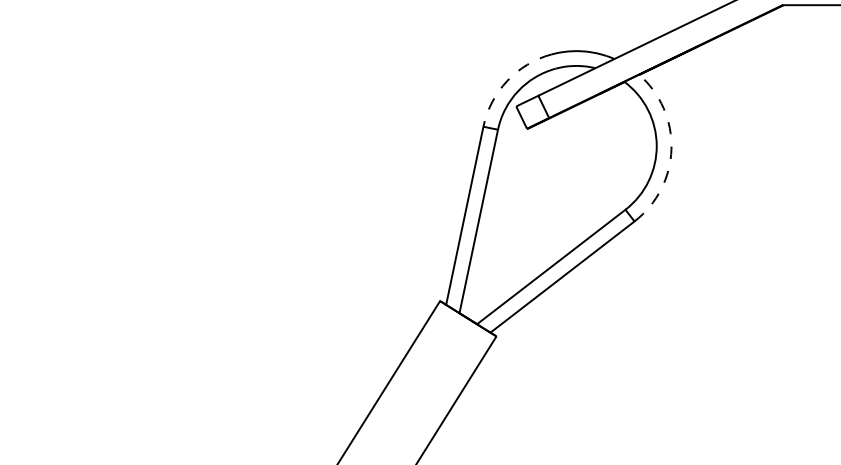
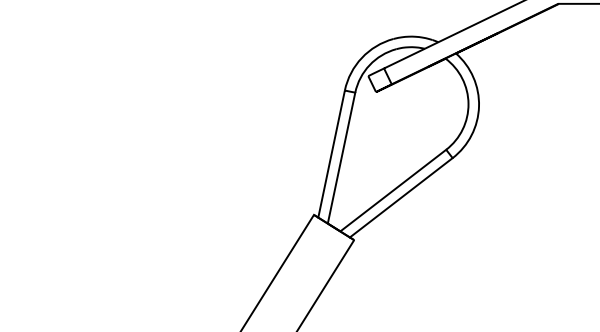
line: (507, 80) -> (362, 57), dashed -> solid
line: (671, 149) -> (479, 106), dashed -> solid

